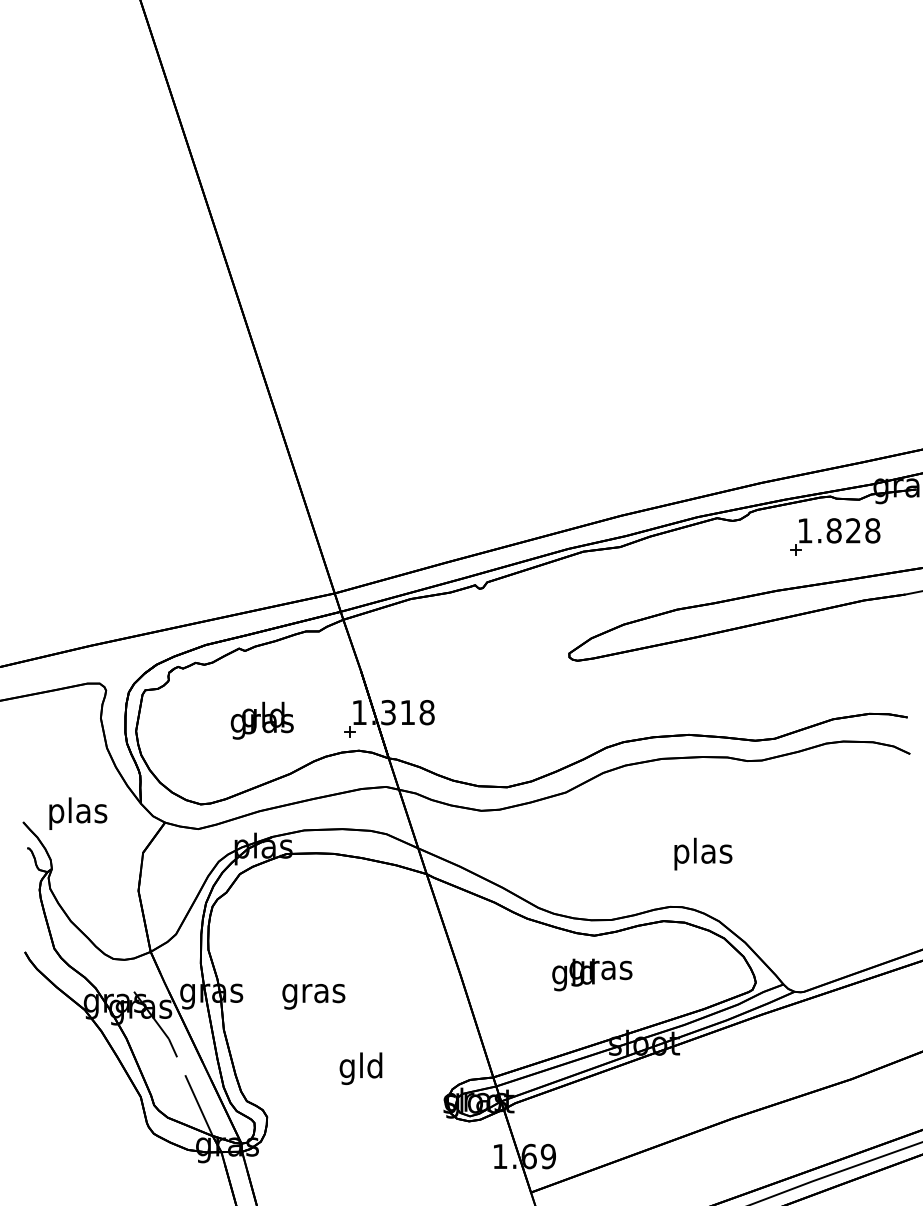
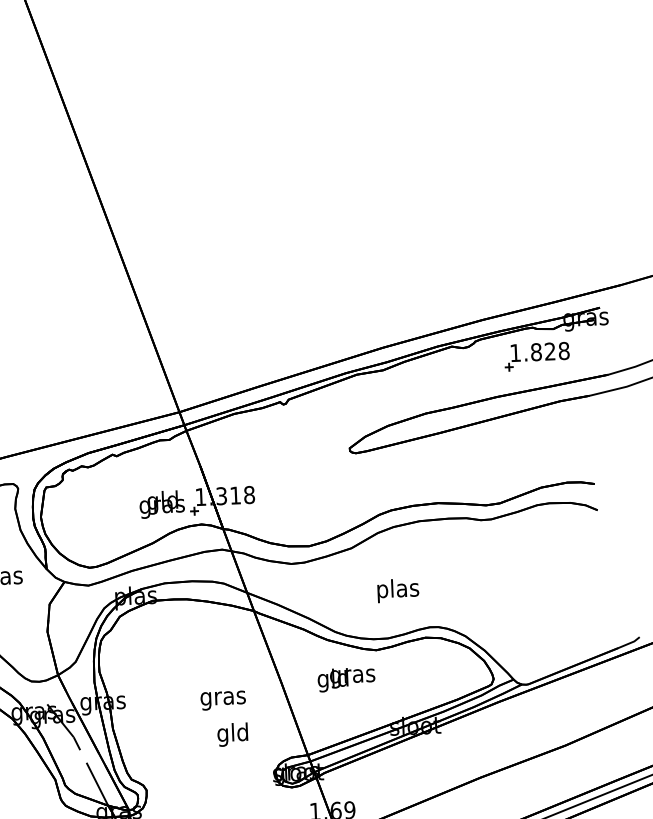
text: (261, 720) -> (161, 504), moved
text: (703, 853) -> (398, 590), moved
text: (592, 974) -> (346, 679), moved
text: (313, 996) -> (223, 700), moved
text: (360, 1068) -> (232, 734), moved

